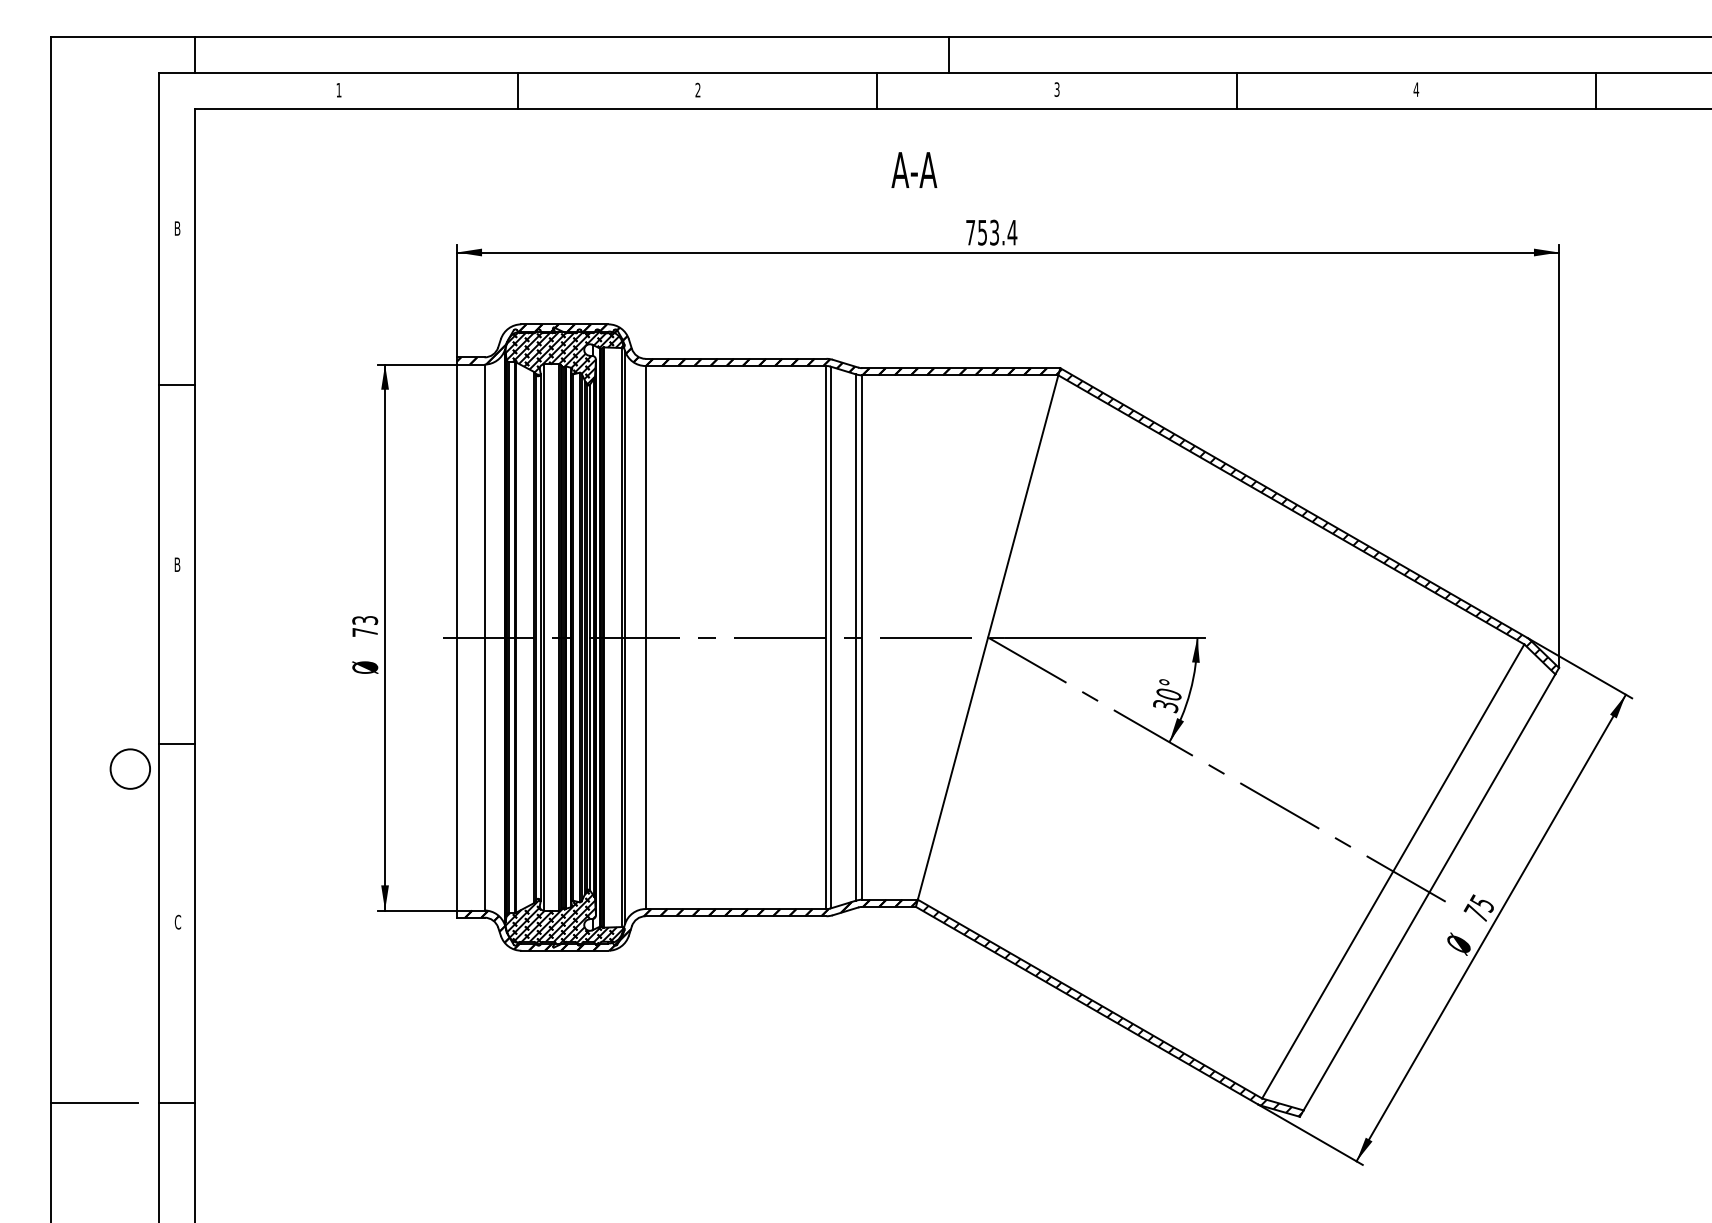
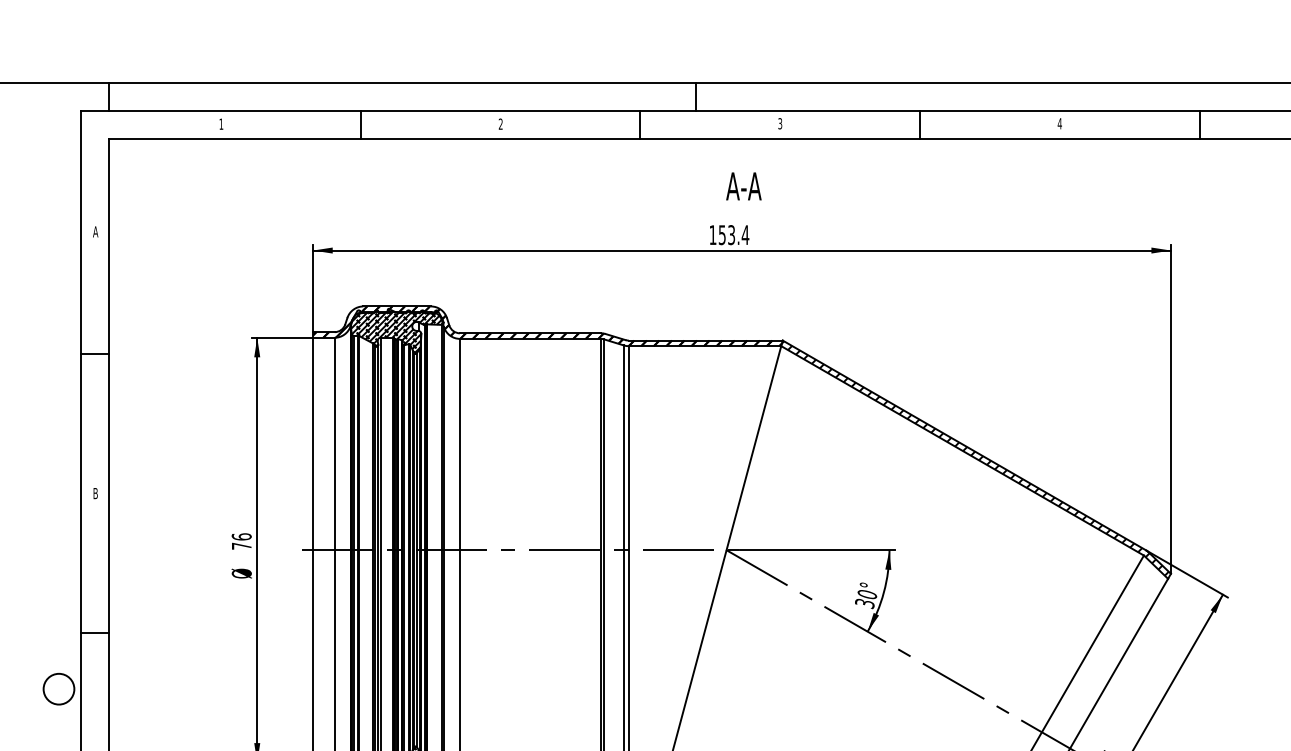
text: (914, 169) -> (744, 185), moved
text: (177, 228) -> (95, 231), B -> A
text: (970, 232) -> (712, 234), 753.4 -> 153.4
text: (365, 620) -> (242, 536), 73 -> 76
circle: (129, 768) -> (58, 688), moved

